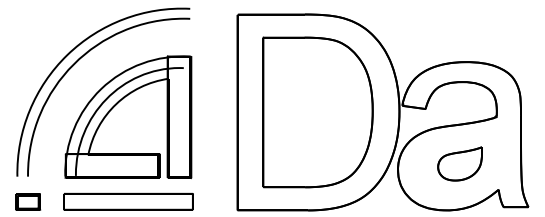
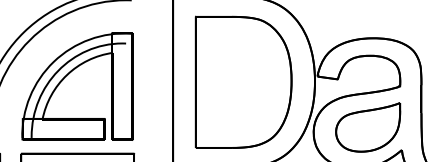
part: (459, 163) -> (367, 127), size x1.67

